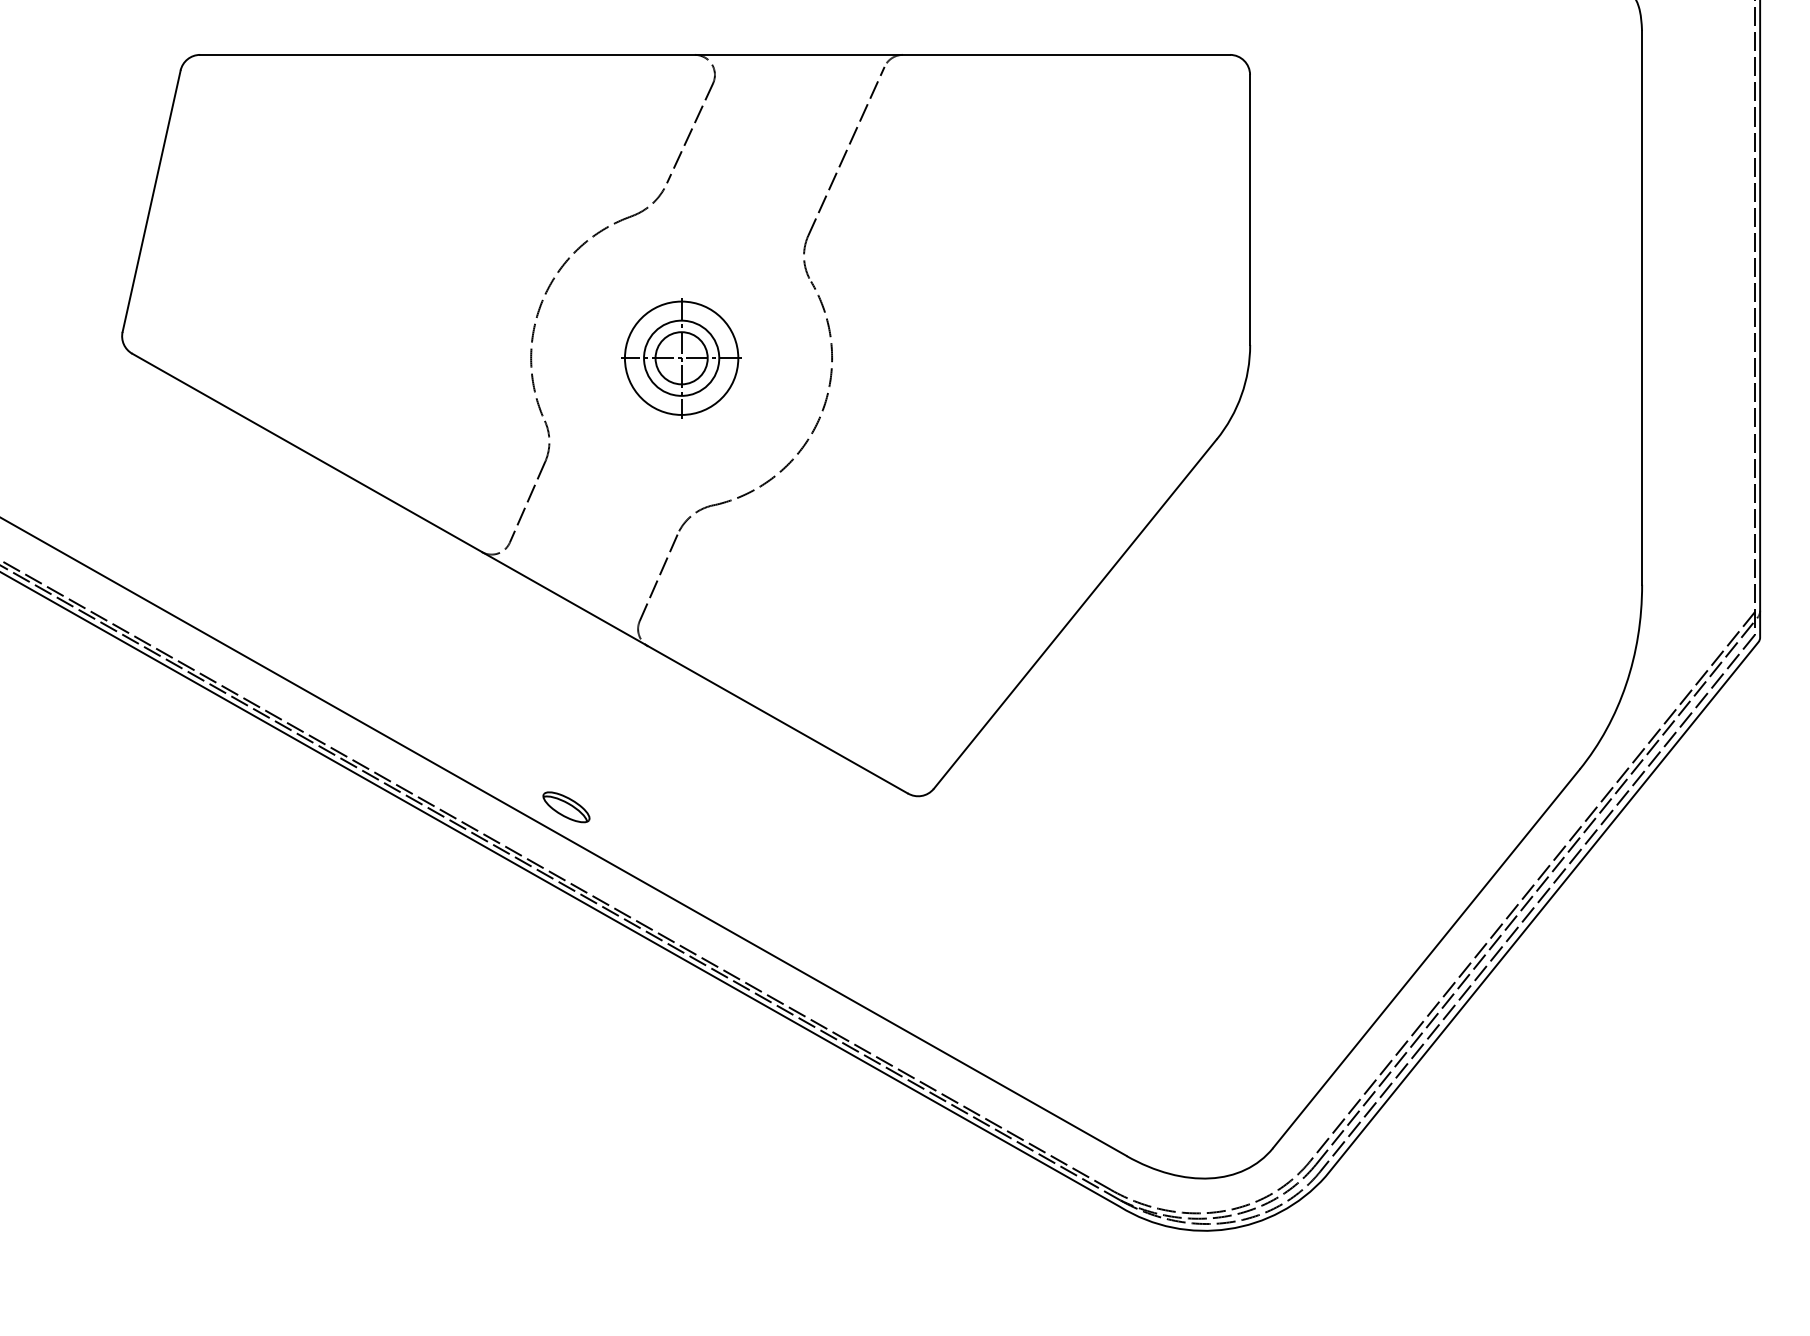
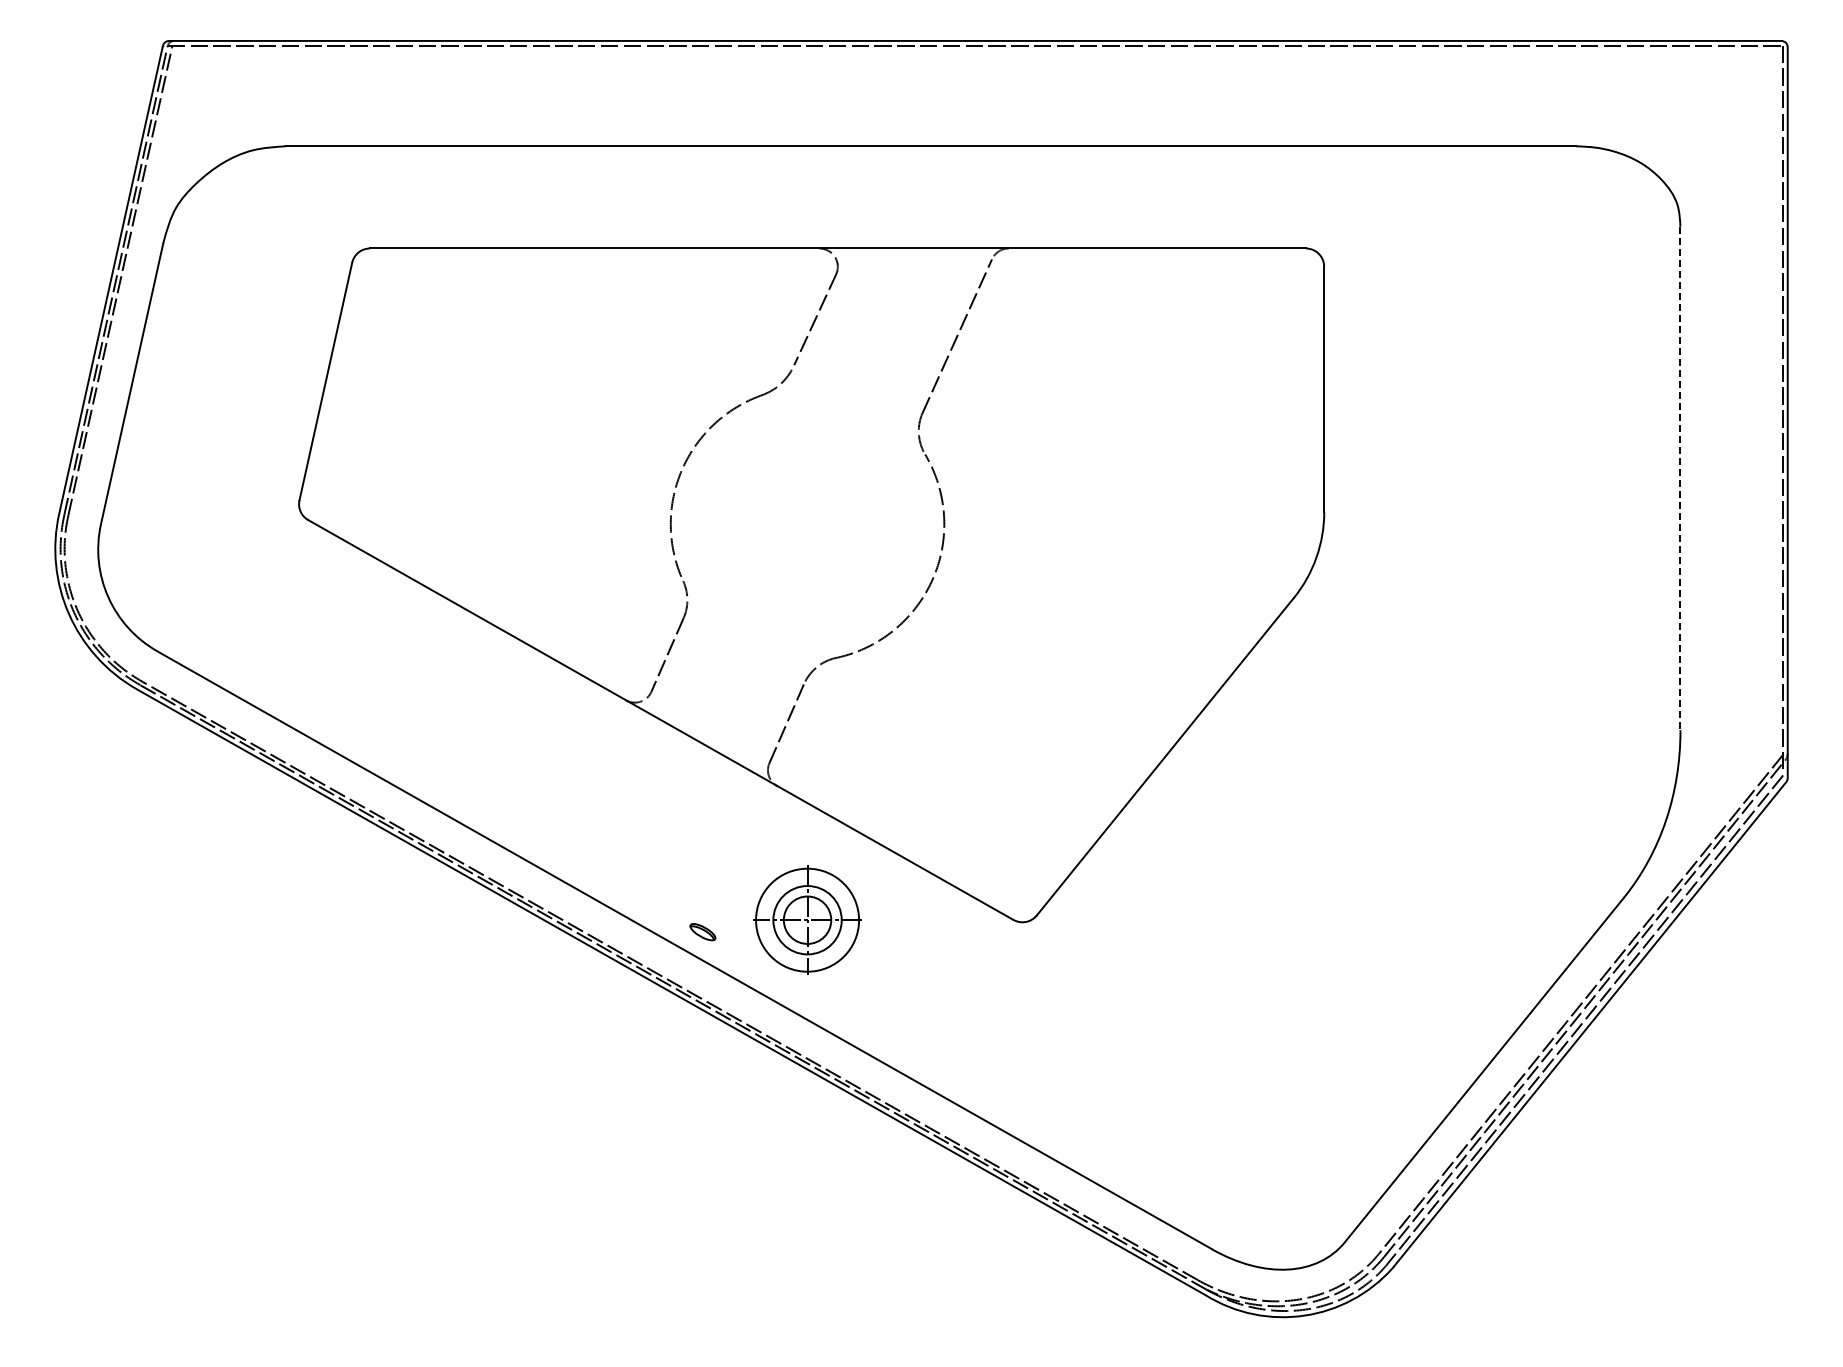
line: (1642, 307) -> (1680, 478), solid -> dashed
part: (681, 357) -> (807, 919), moved
part: (566, 806) -> (702, 931), size x0.6

